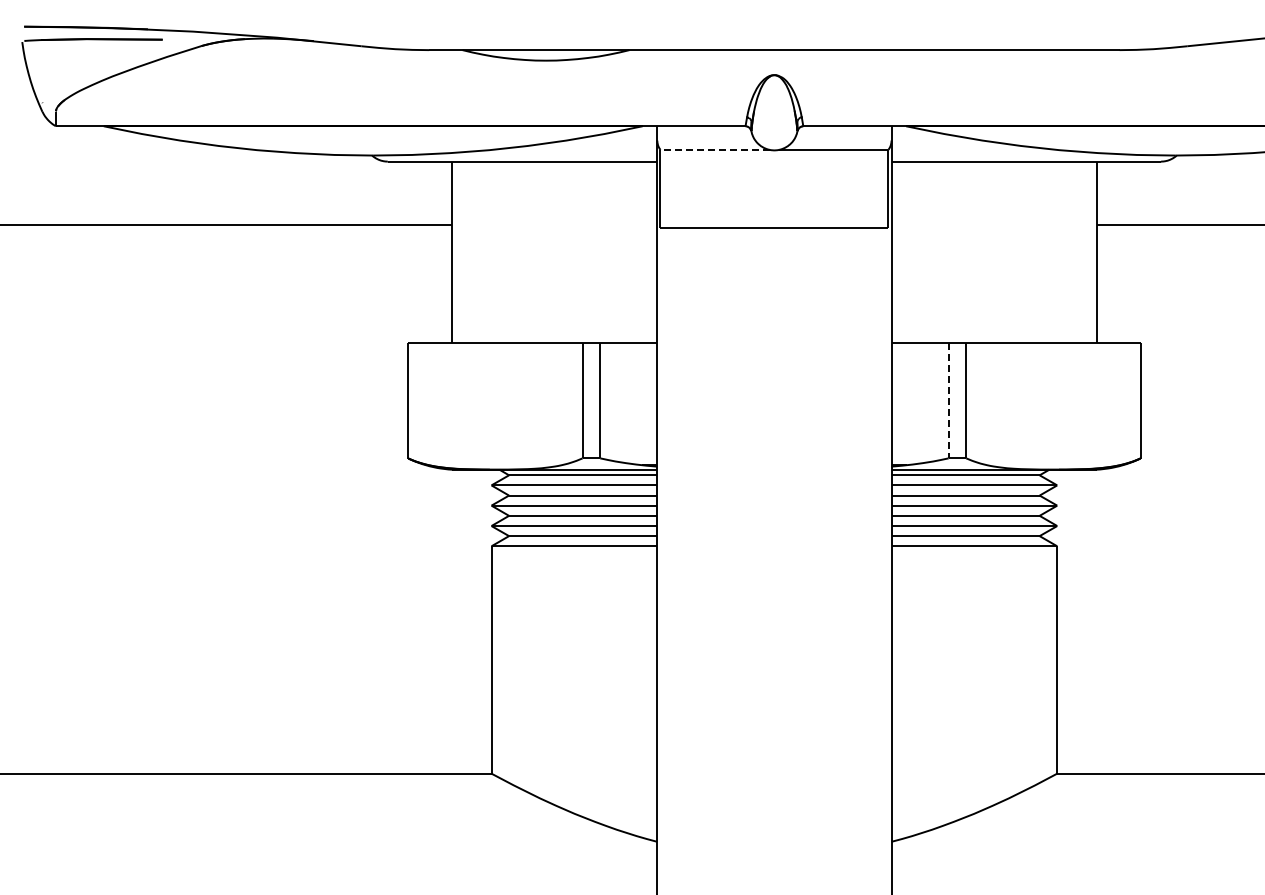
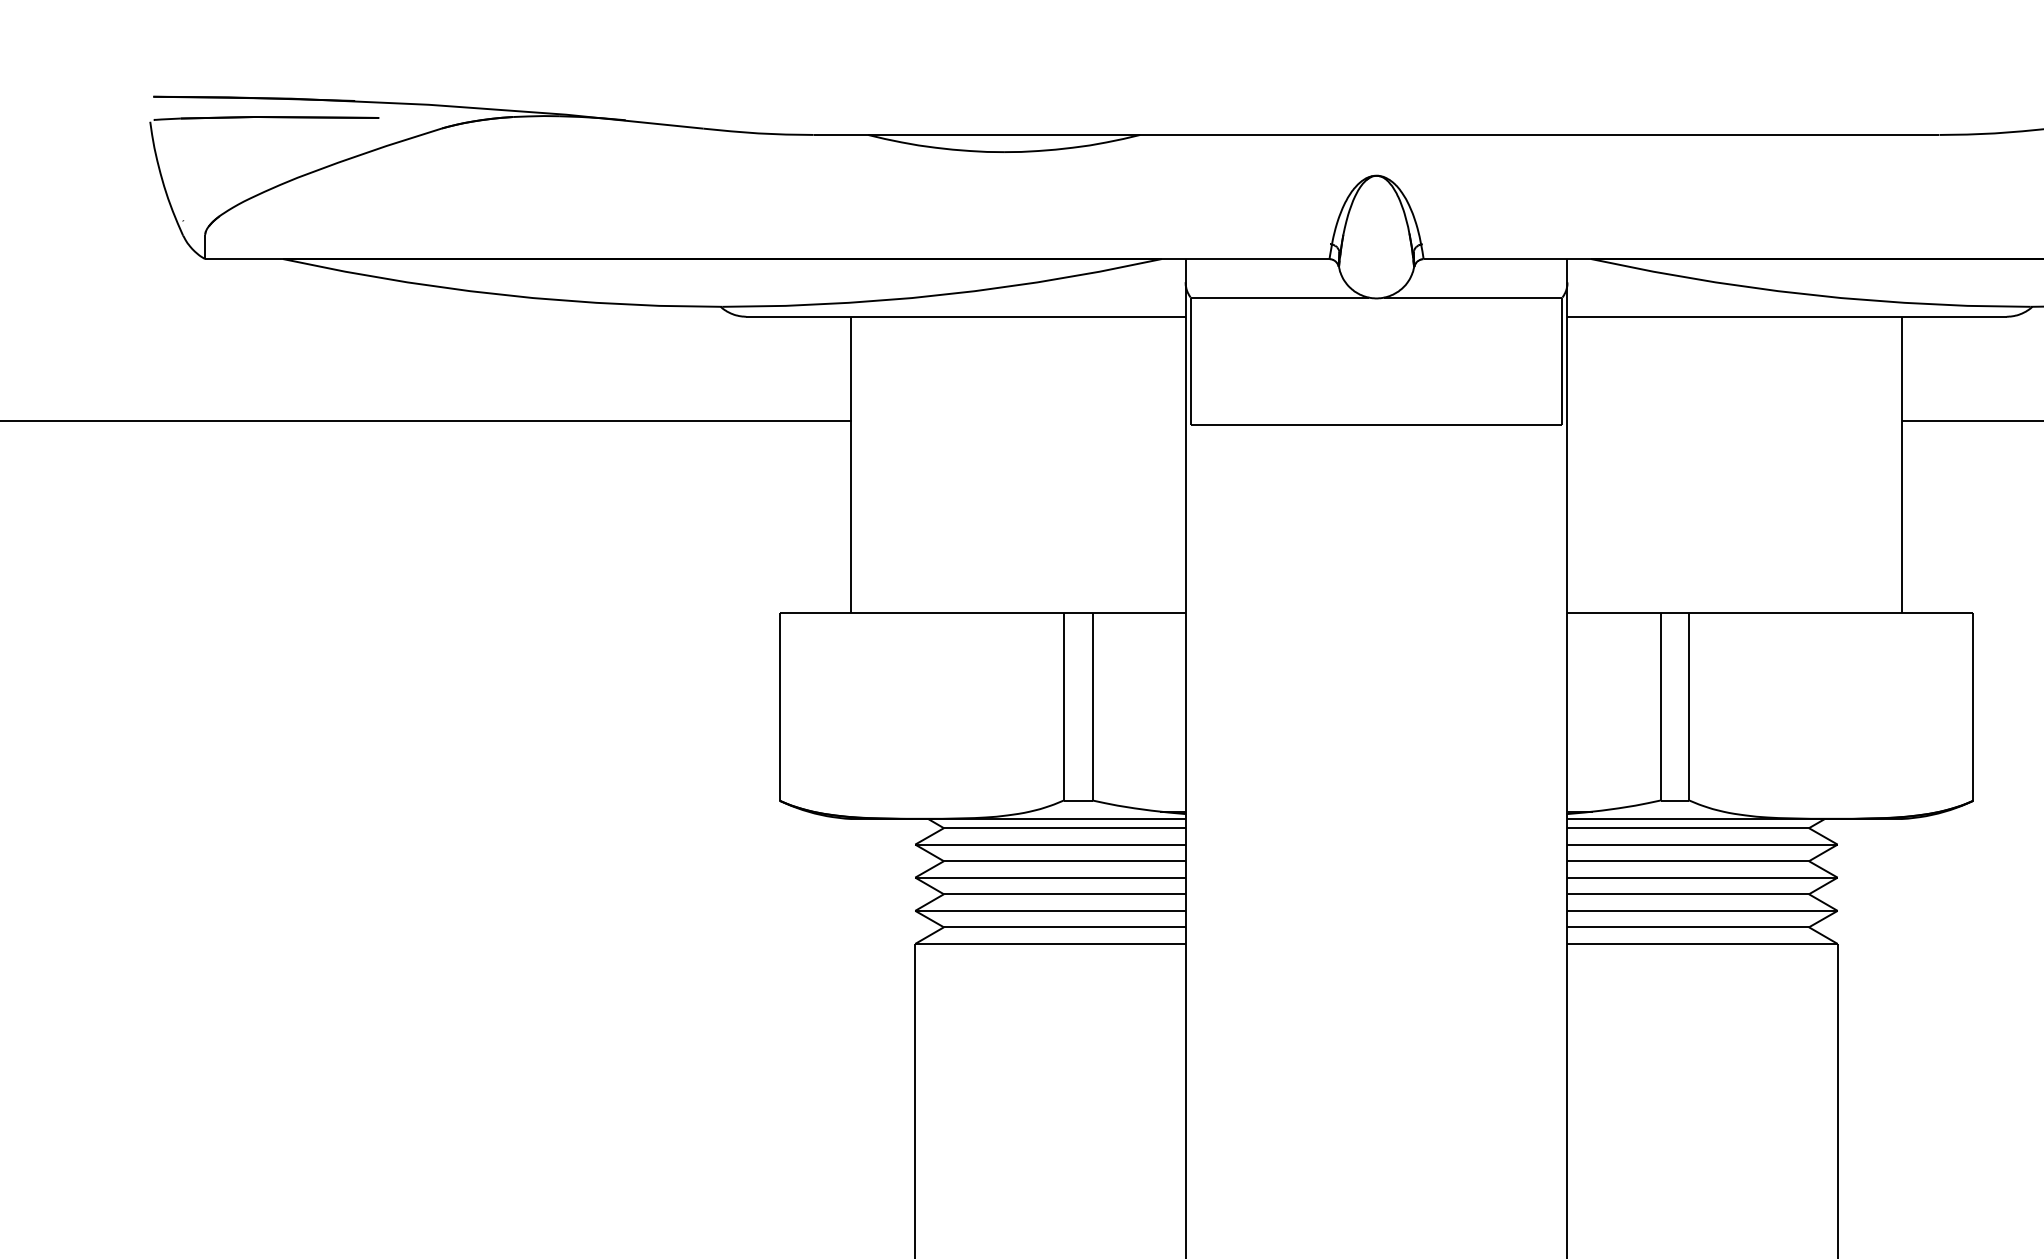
line: (715, 149) -> (1280, 296), dashed -> solid
line: (948, 400) -> (1660, 706), dashed -> solid

